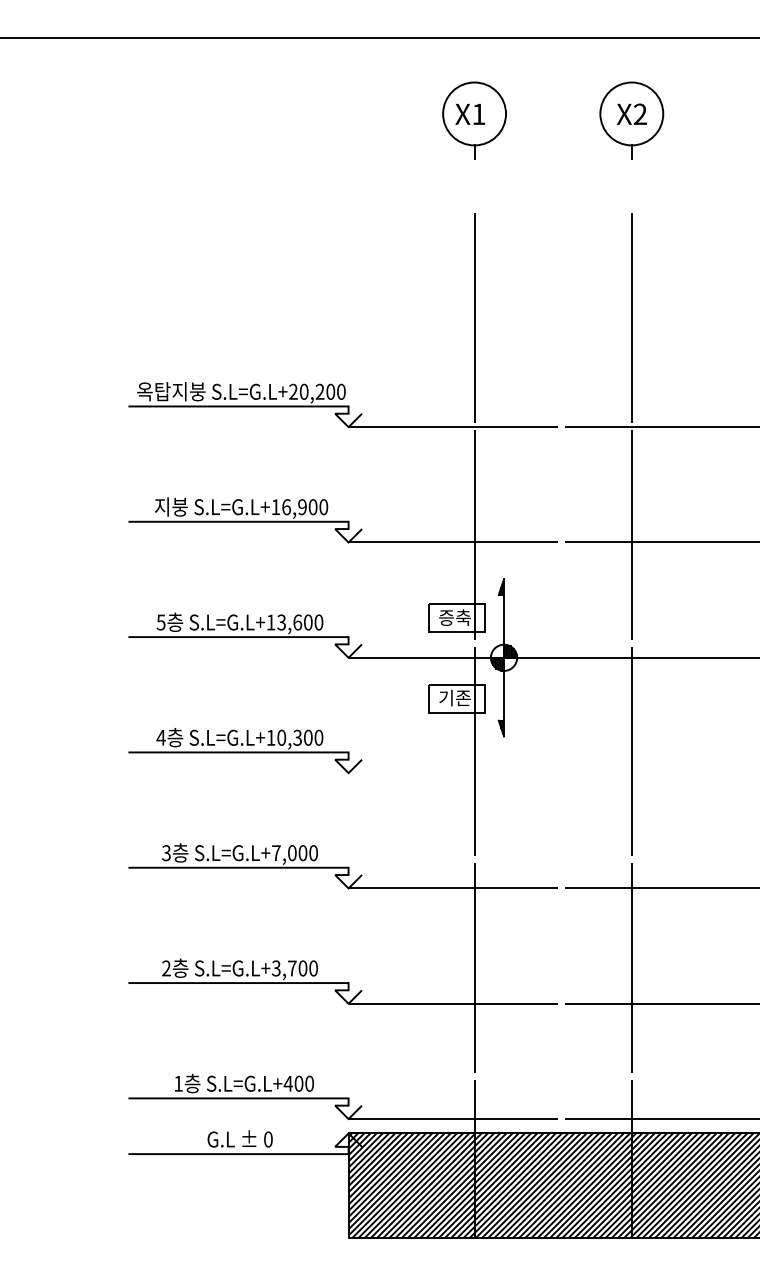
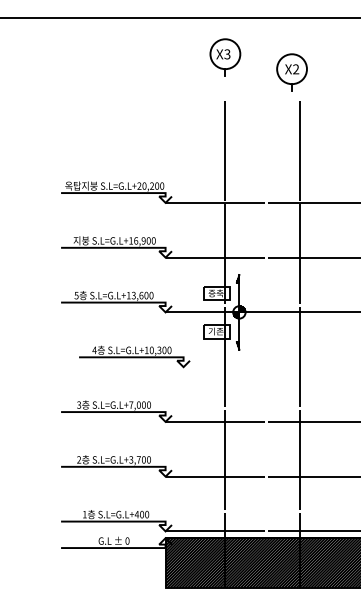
text: (478, 114) -> (227, 54), X1 -> X3
part: (630, 120) -> (291, 72), moved
part: (245, 750) -> (134, 356), moved

